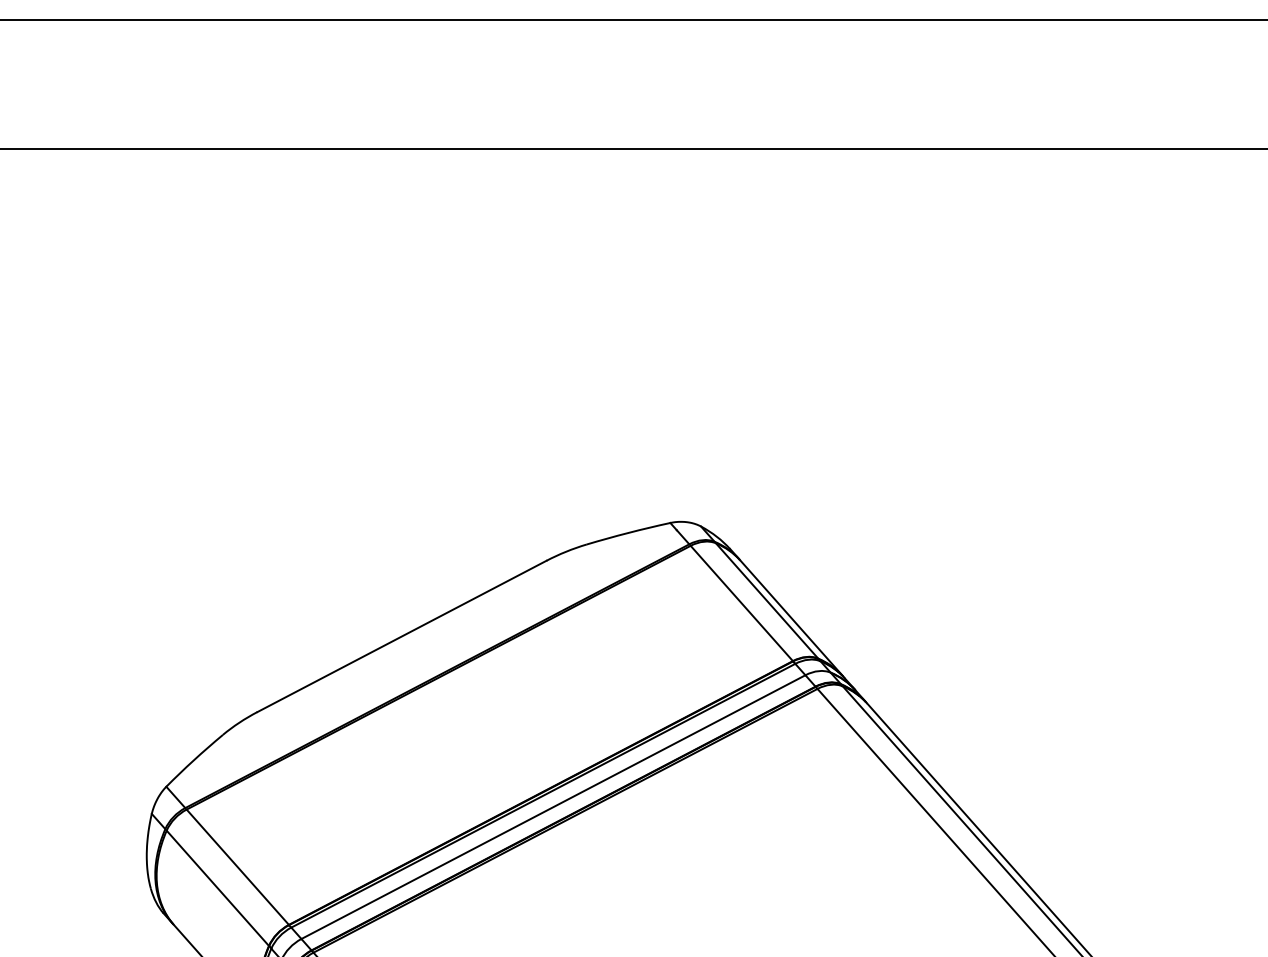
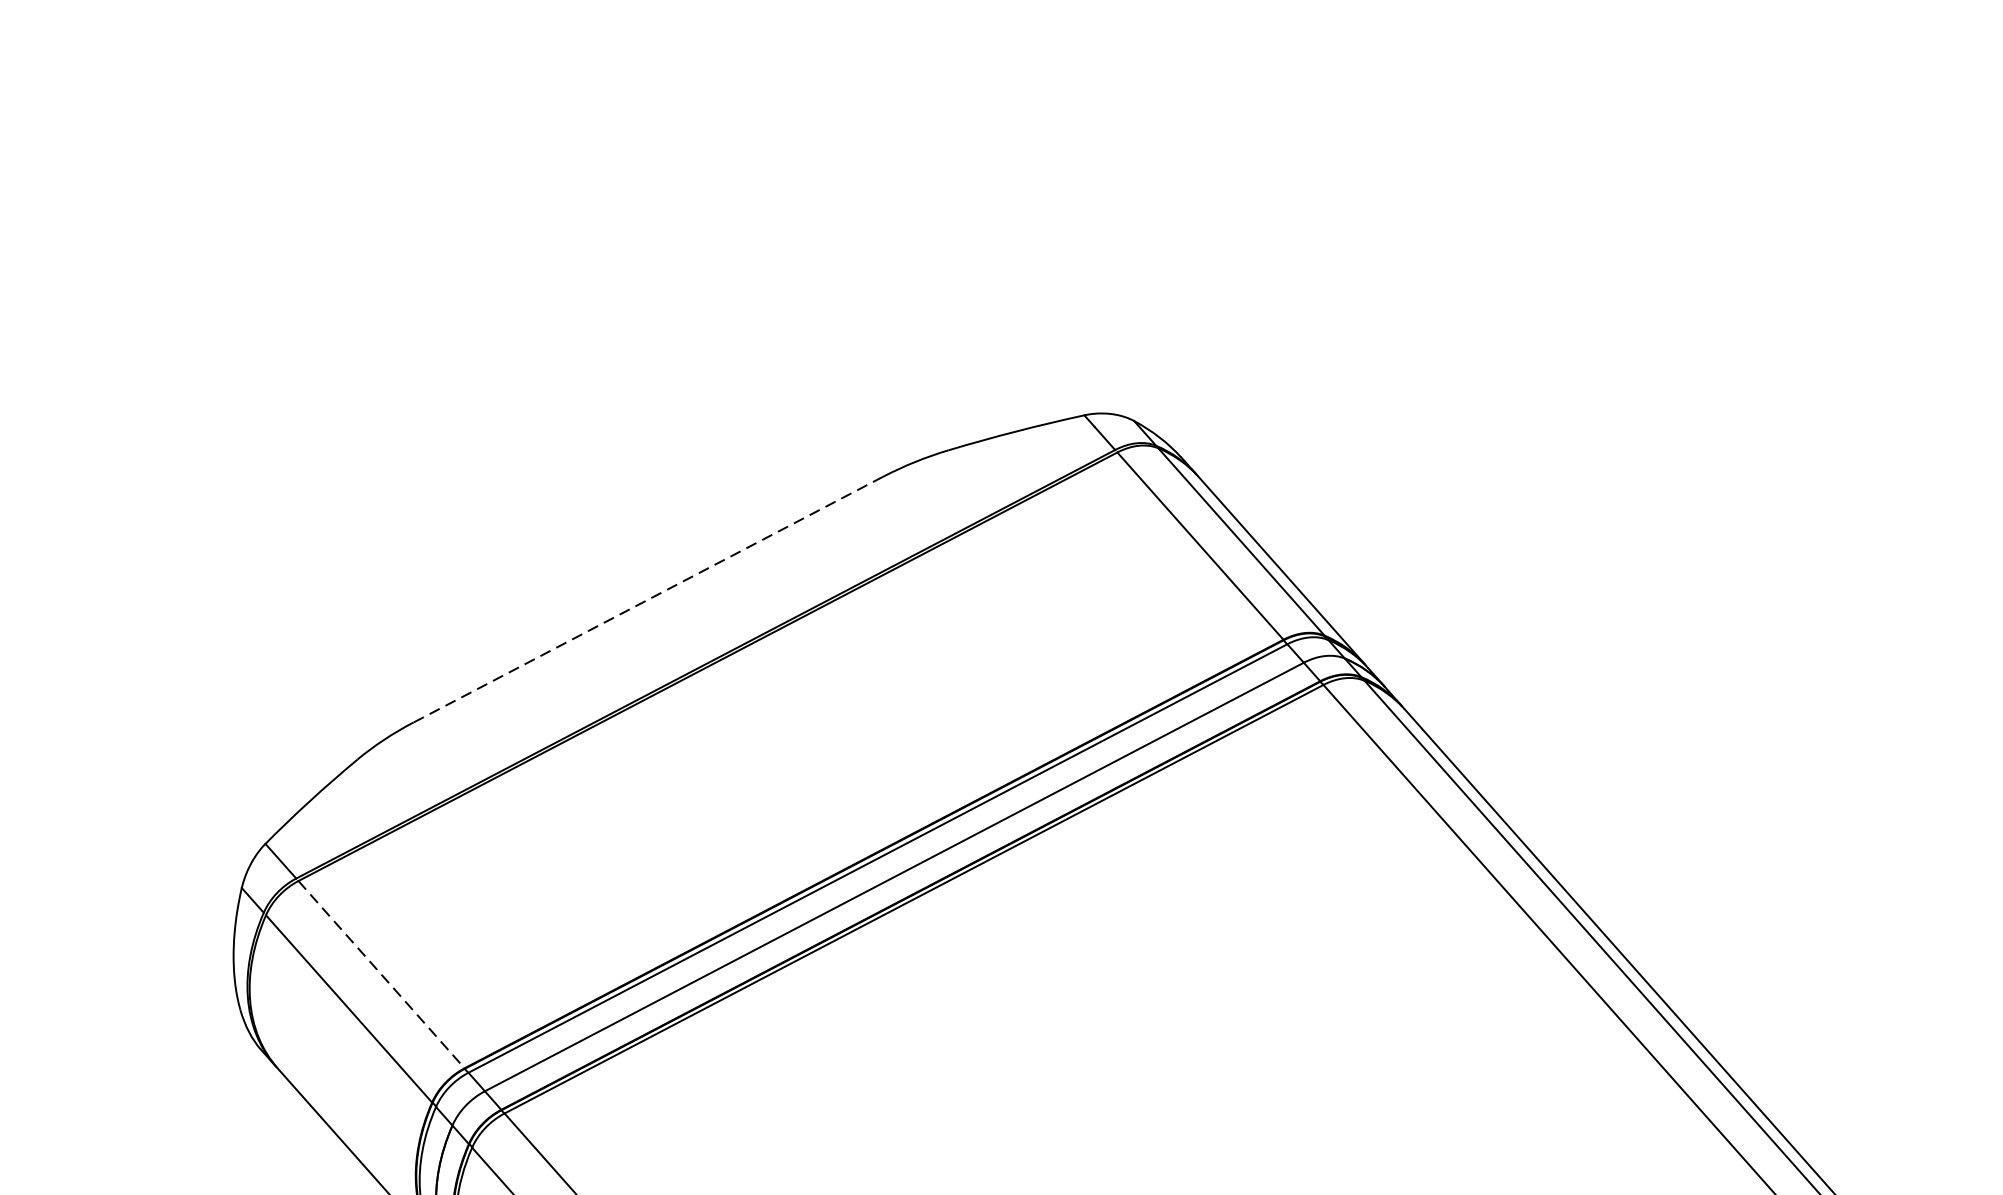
line: (401, 636) -> (647, 599), solid -> dashed
line: (238, 867) -> (382, 975), solid -> dashed

